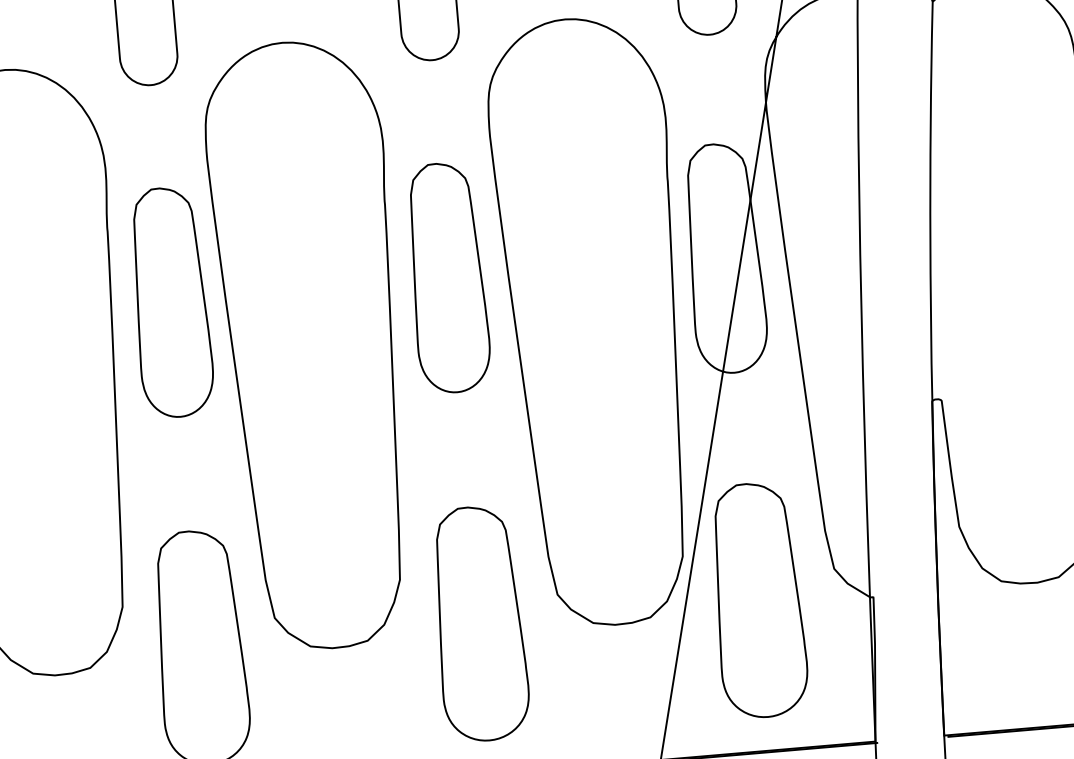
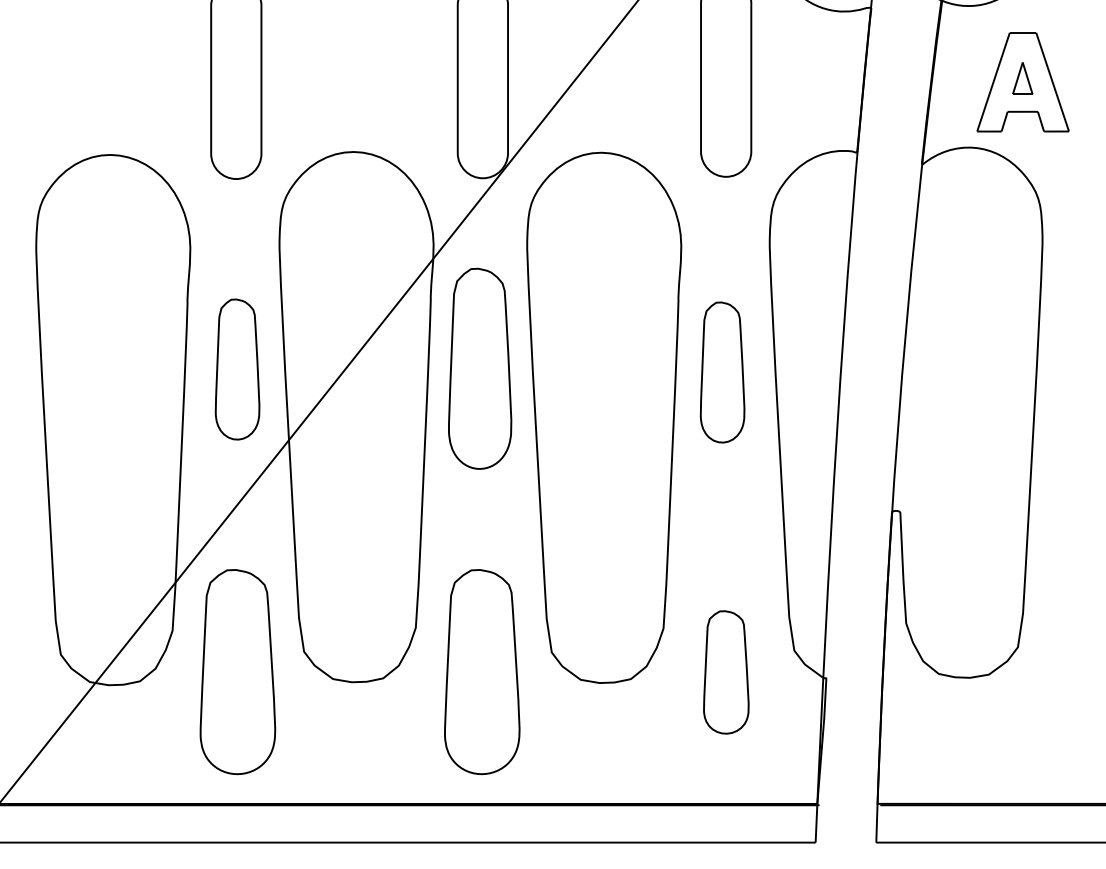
part: (725, 258) -> (722, 372), size x0.7
part: (171, 302) -> (237, 369), size x0.7
part: (758, 600) -> (726, 672), size x0.6

